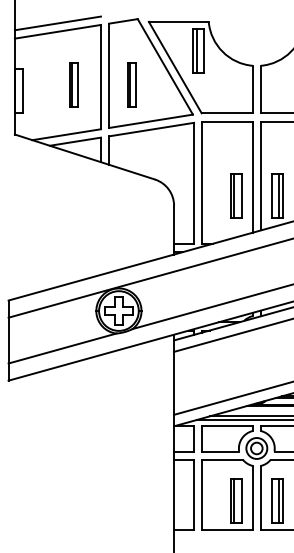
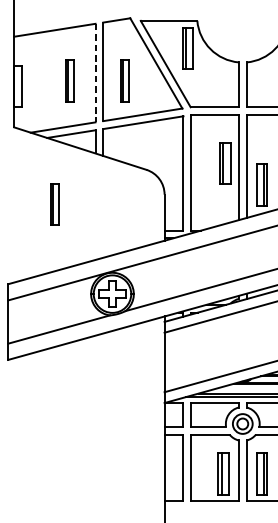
line: (57, 23) -> (54, 22), removed
line: (101, 77) -> (96, 73), solid -> dashed
part: (236, 195) -> (225, 163), moved
part: (57, 215) -> (54, 203), added

